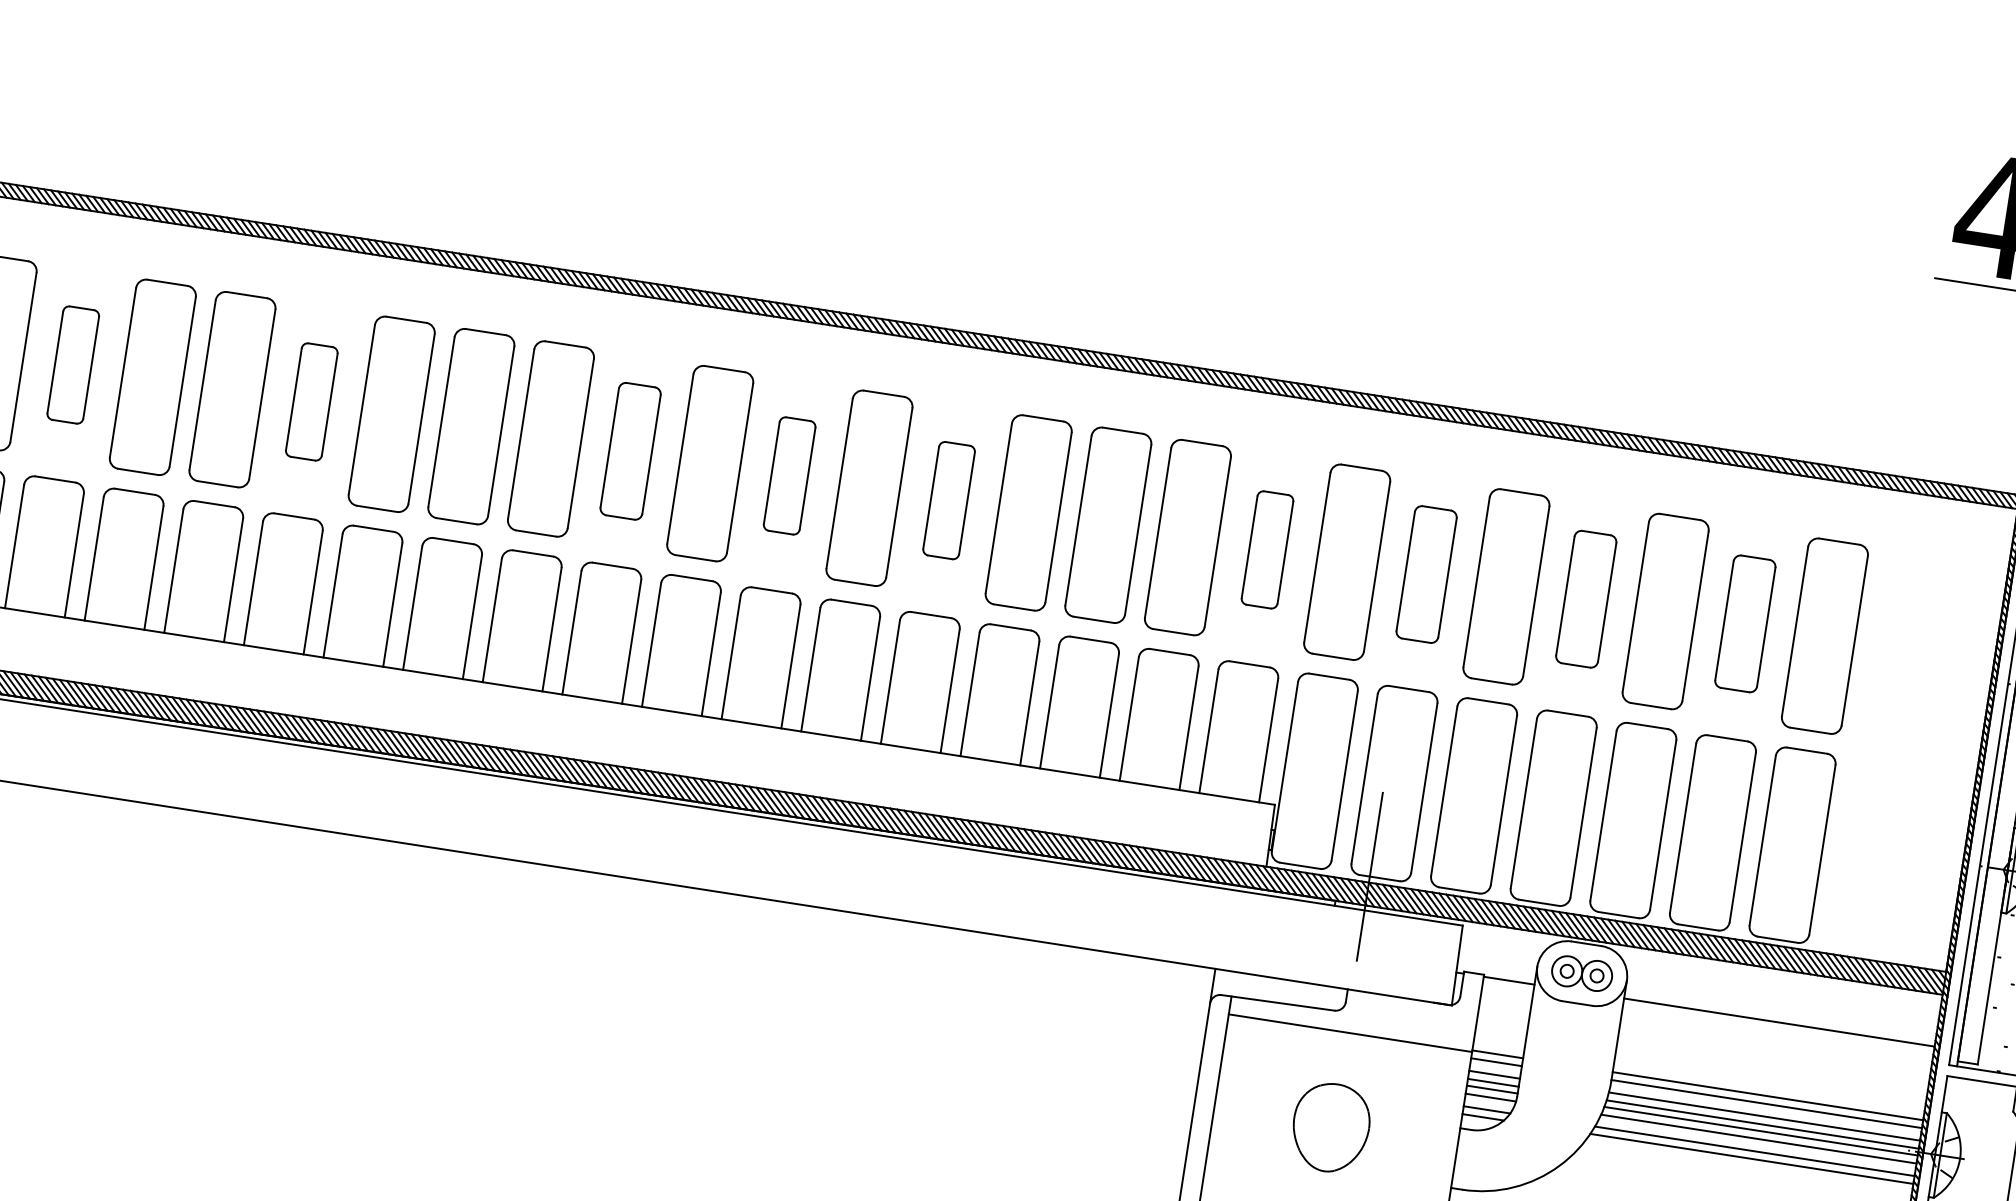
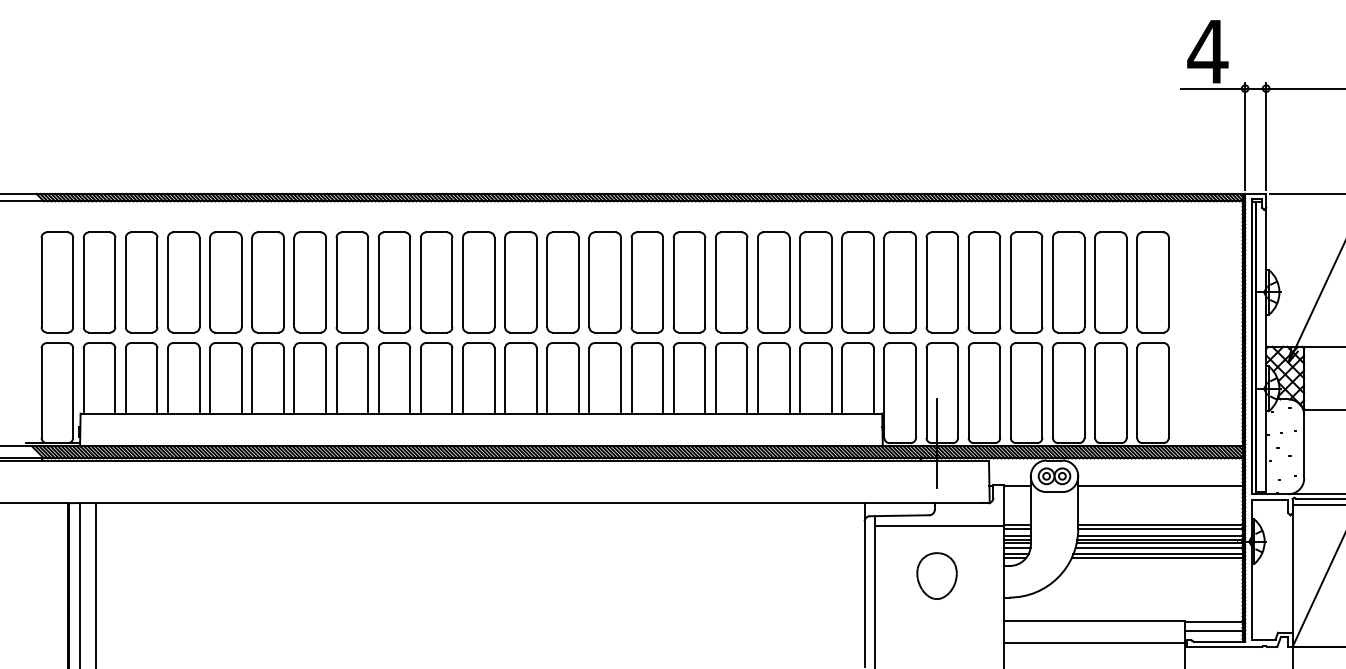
part: (72, 364) -> (225, 282), size x1.67
part: (310, 401) -> (351, 282), size x1.67
part: (629, 451) -> (520, 282), size x1.43
part: (788, 475) -> (604, 282), size x1.67
part: (949, 500) -> (689, 282), size x1.67
part: (1266, 549) -> (857, 282), size x1.67
part: (1425, 574) -> (941, 282), size x1.43
part: (1585, 599) -> (1026, 282), size x1.43
part: (1744, 623) -> (1110, 282), size x1.43

